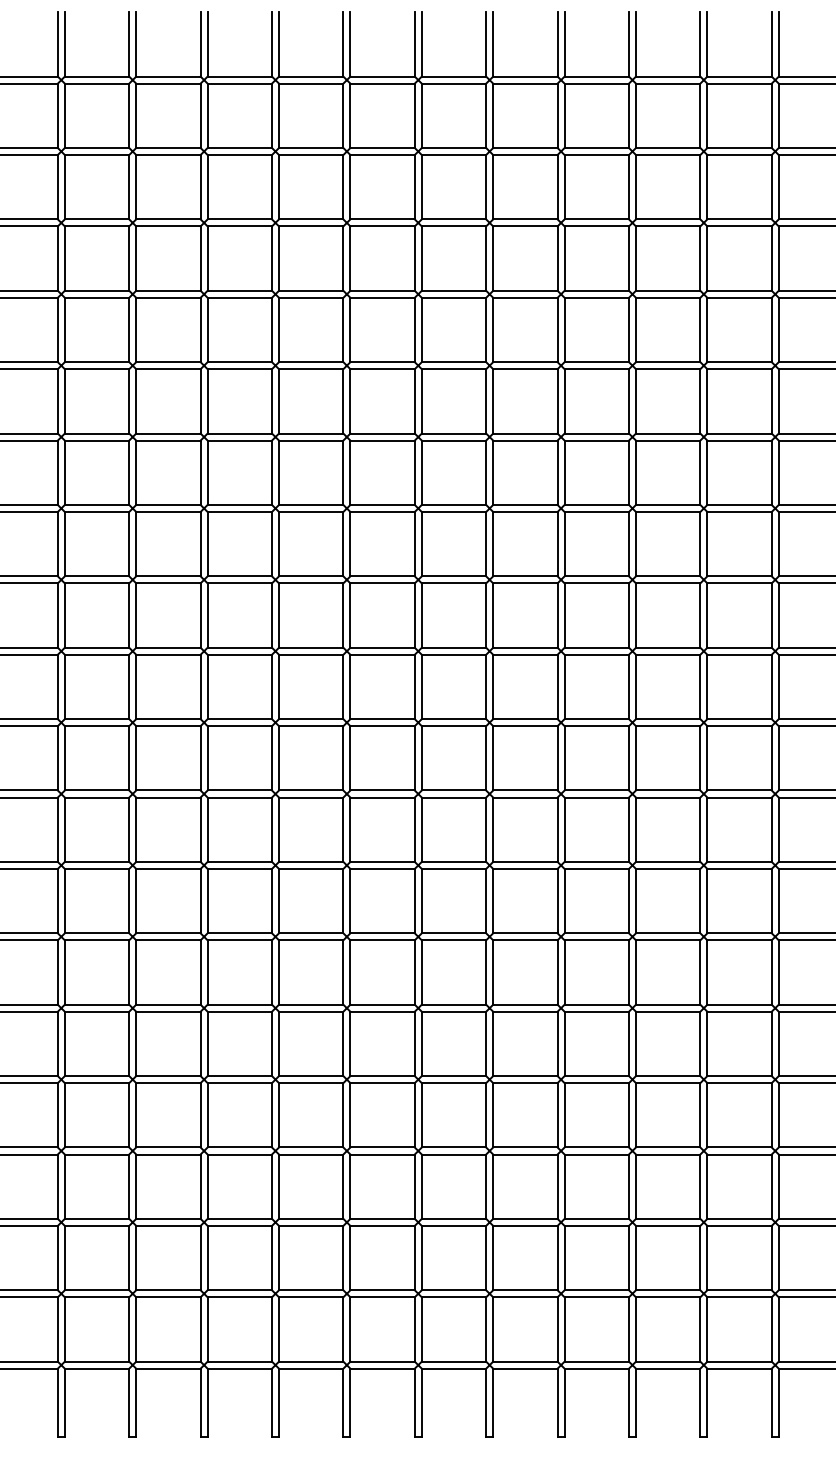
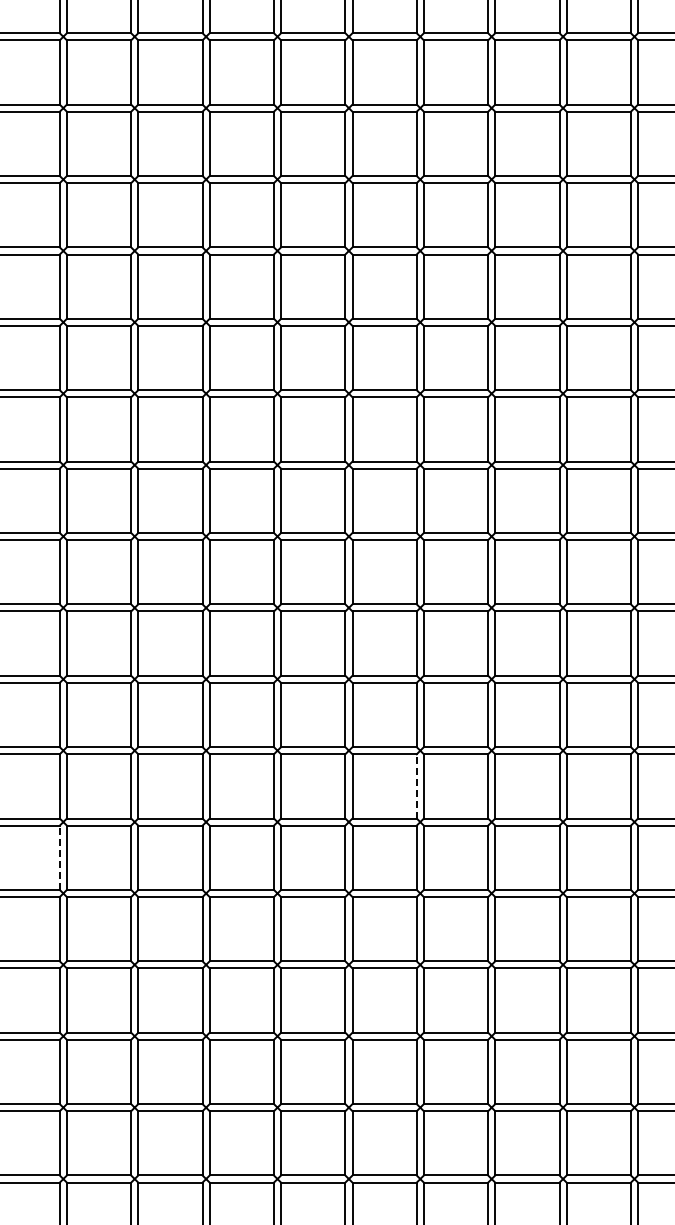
line: (557, 972) -> (416, 786), solid -> dashed
line: (200, 1043) -> (59, 857), solid -> dashed

